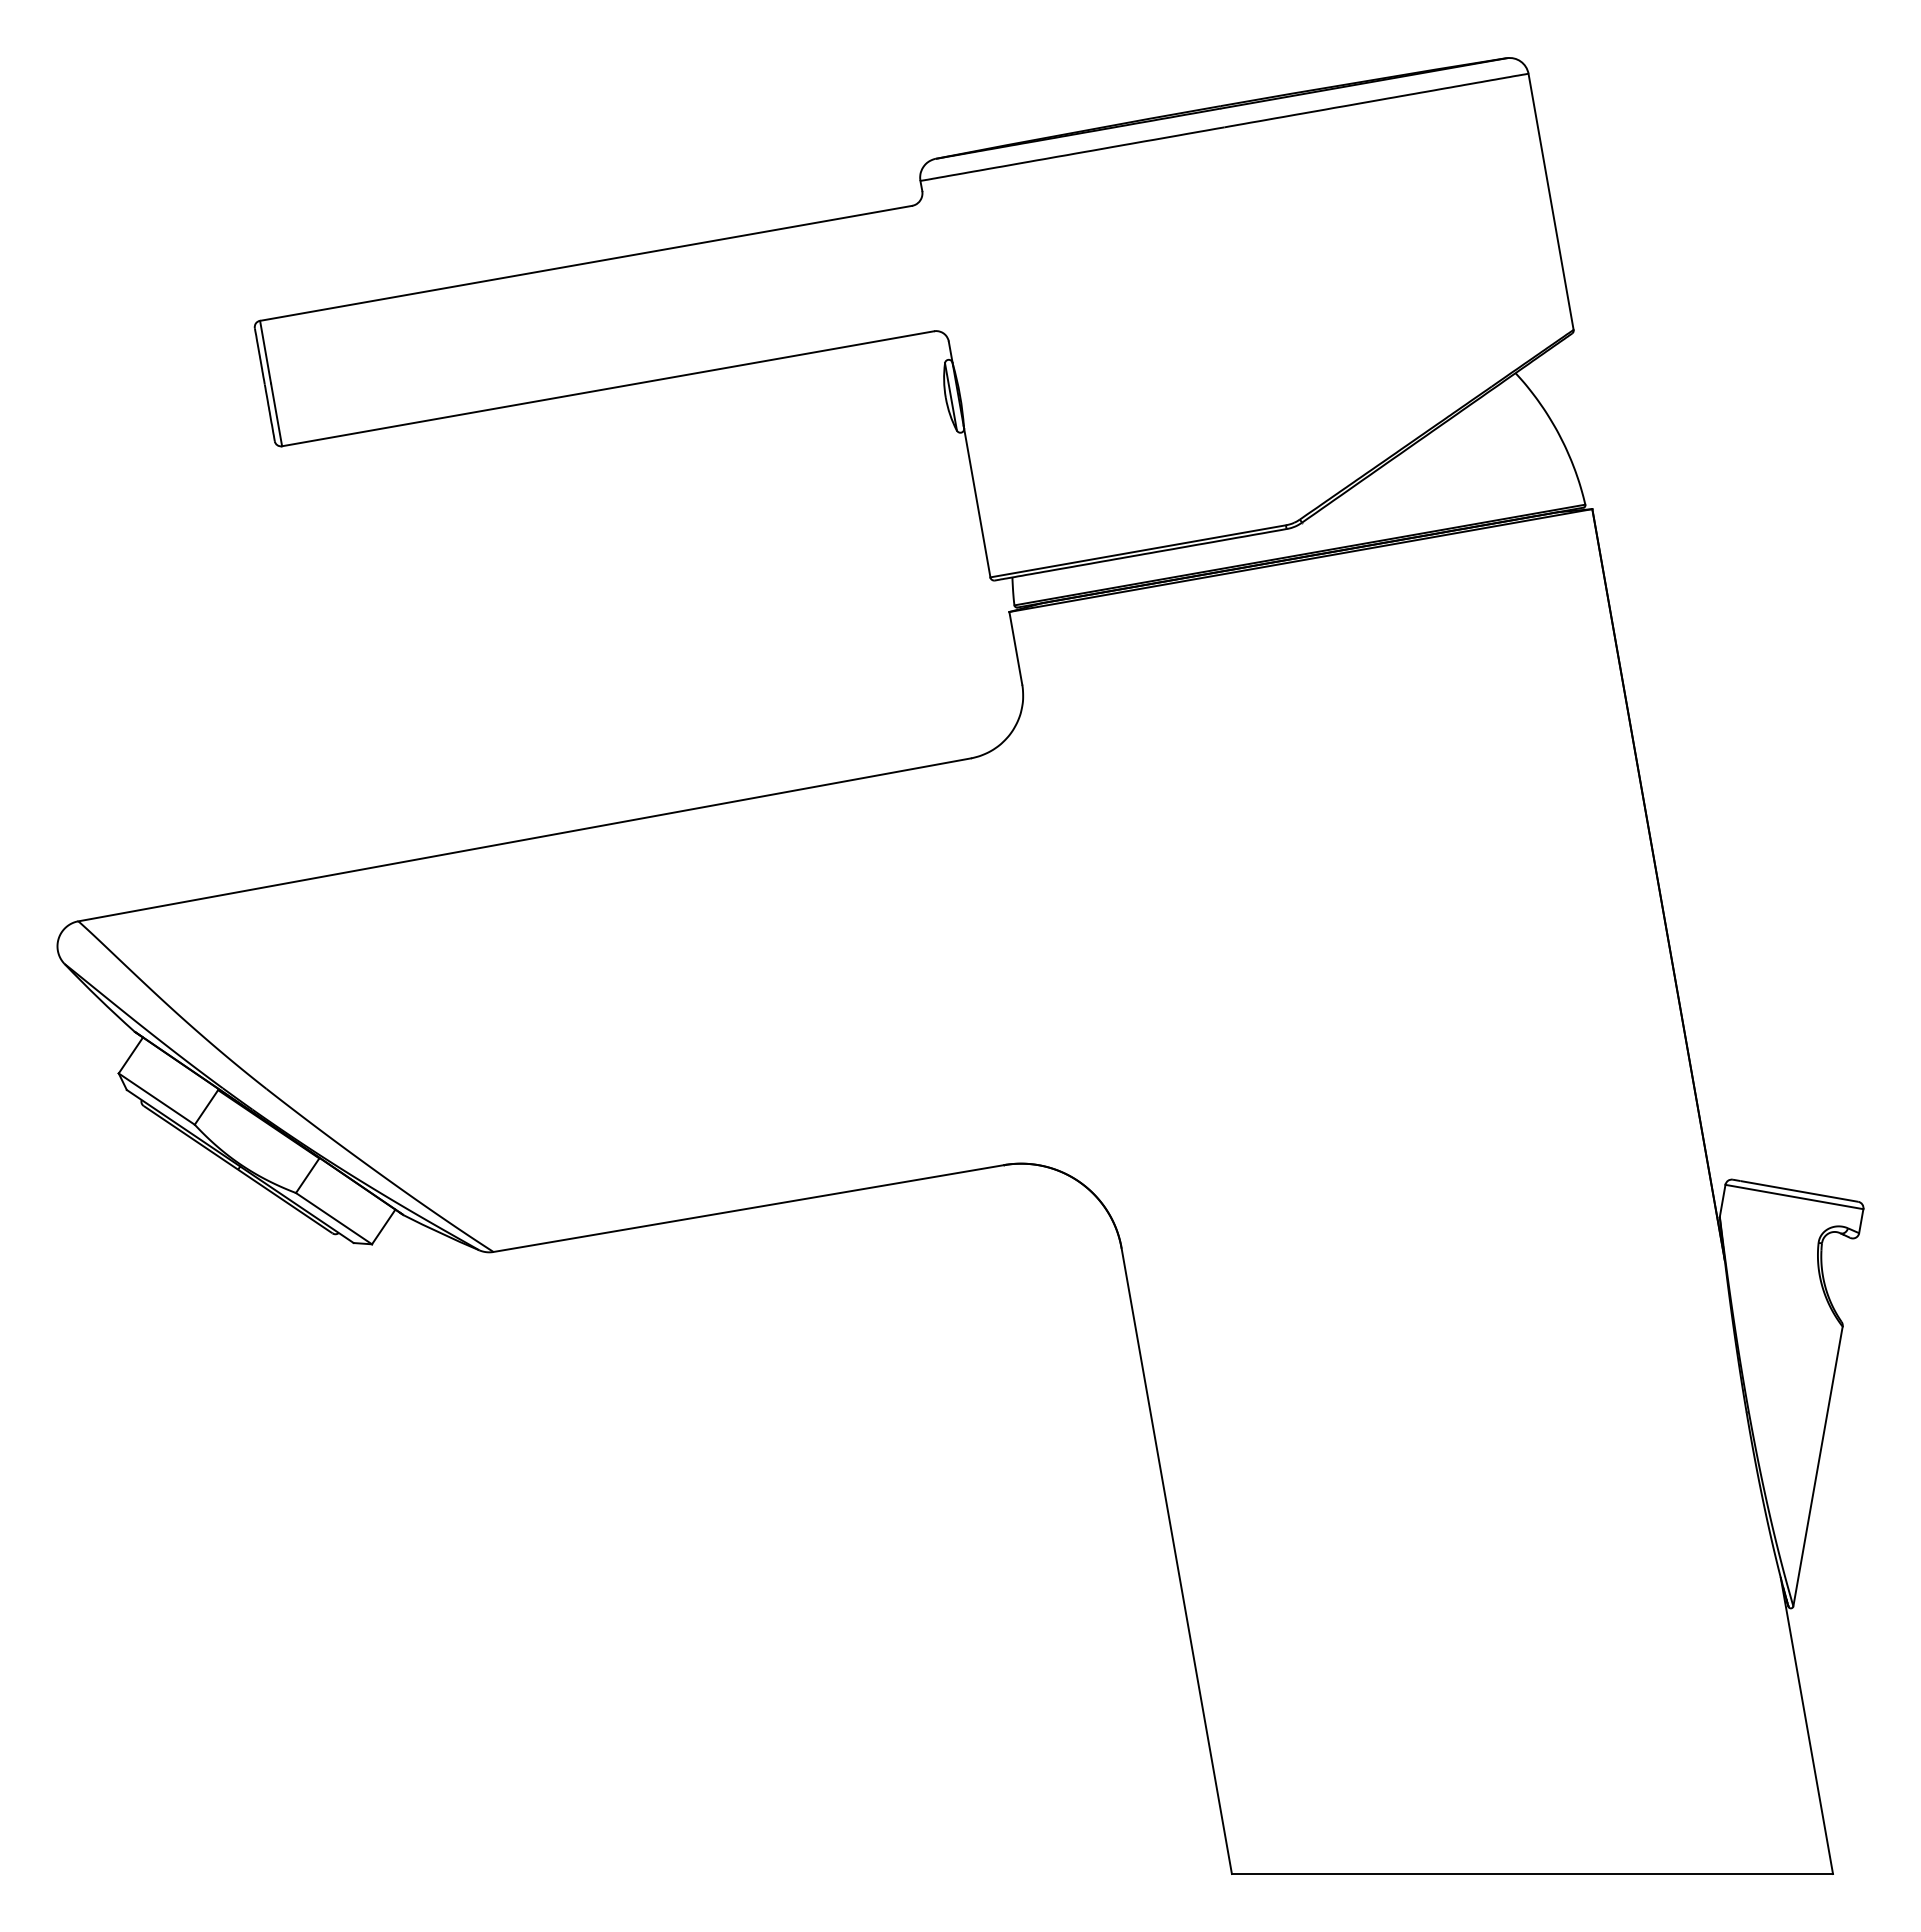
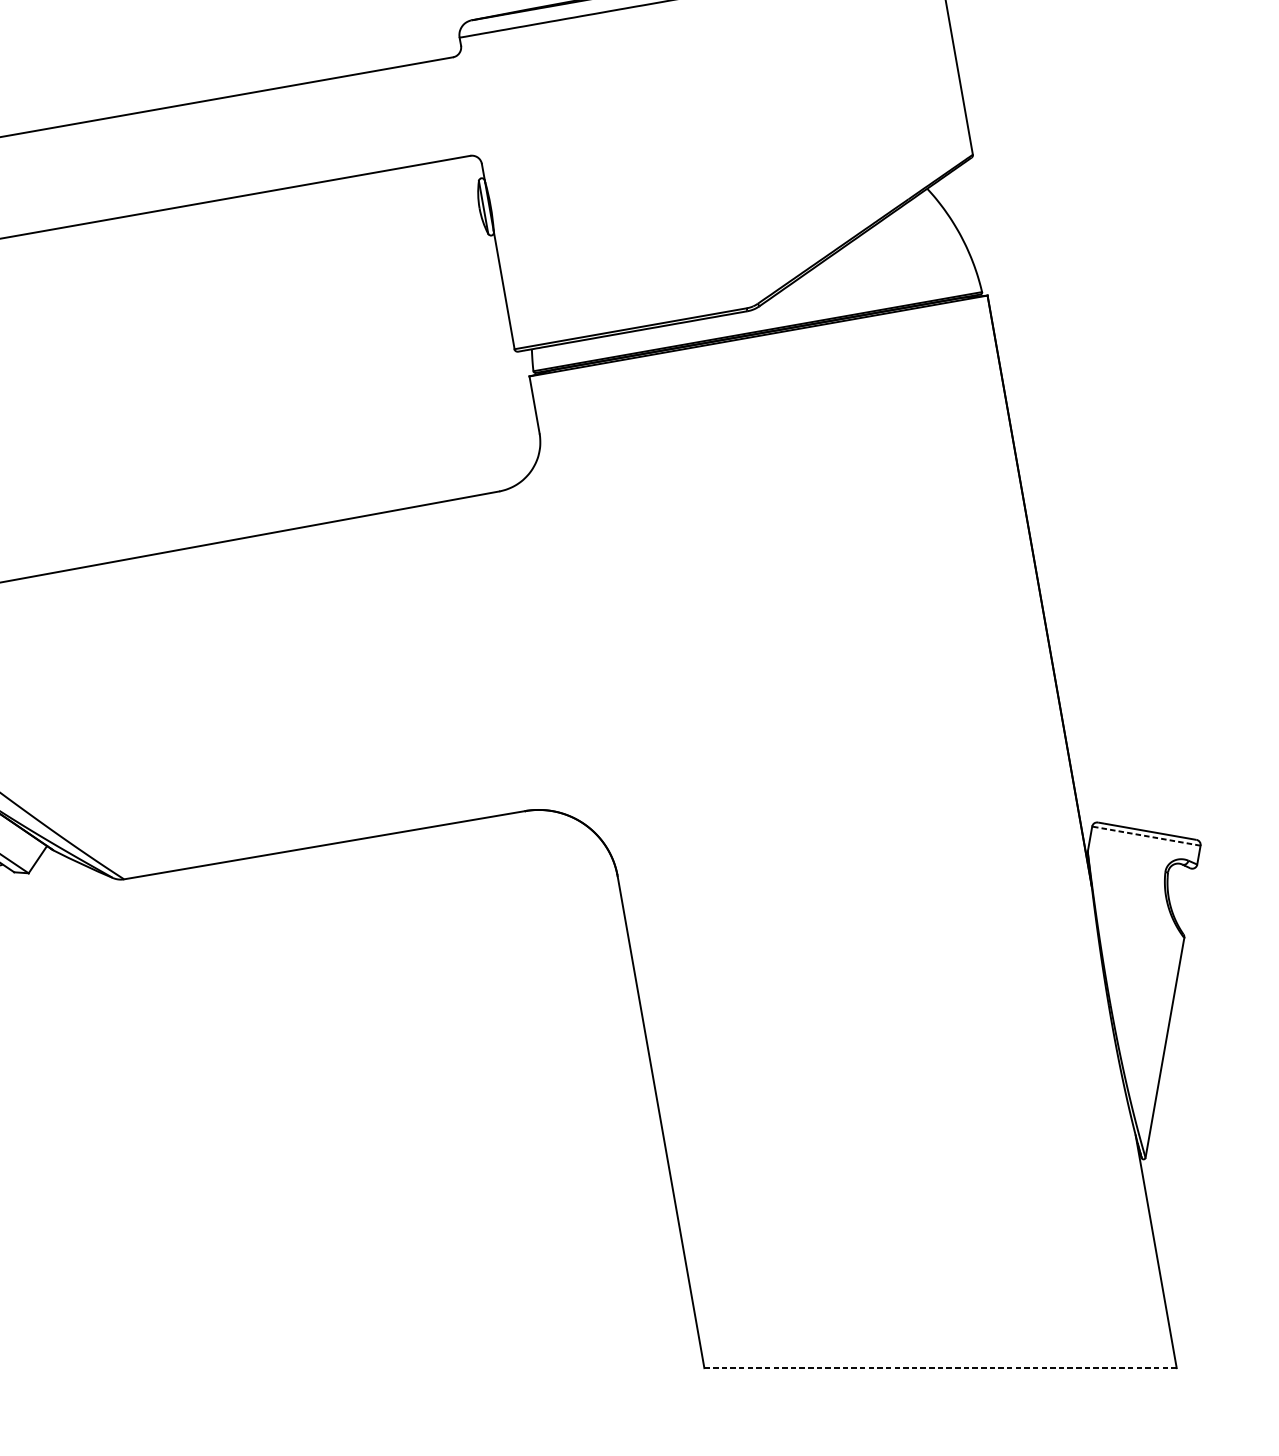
line: (1793, 1196) -> (1145, 835), solid -> dashed
line: (1532, 1874) -> (940, 1368), solid -> dashed

